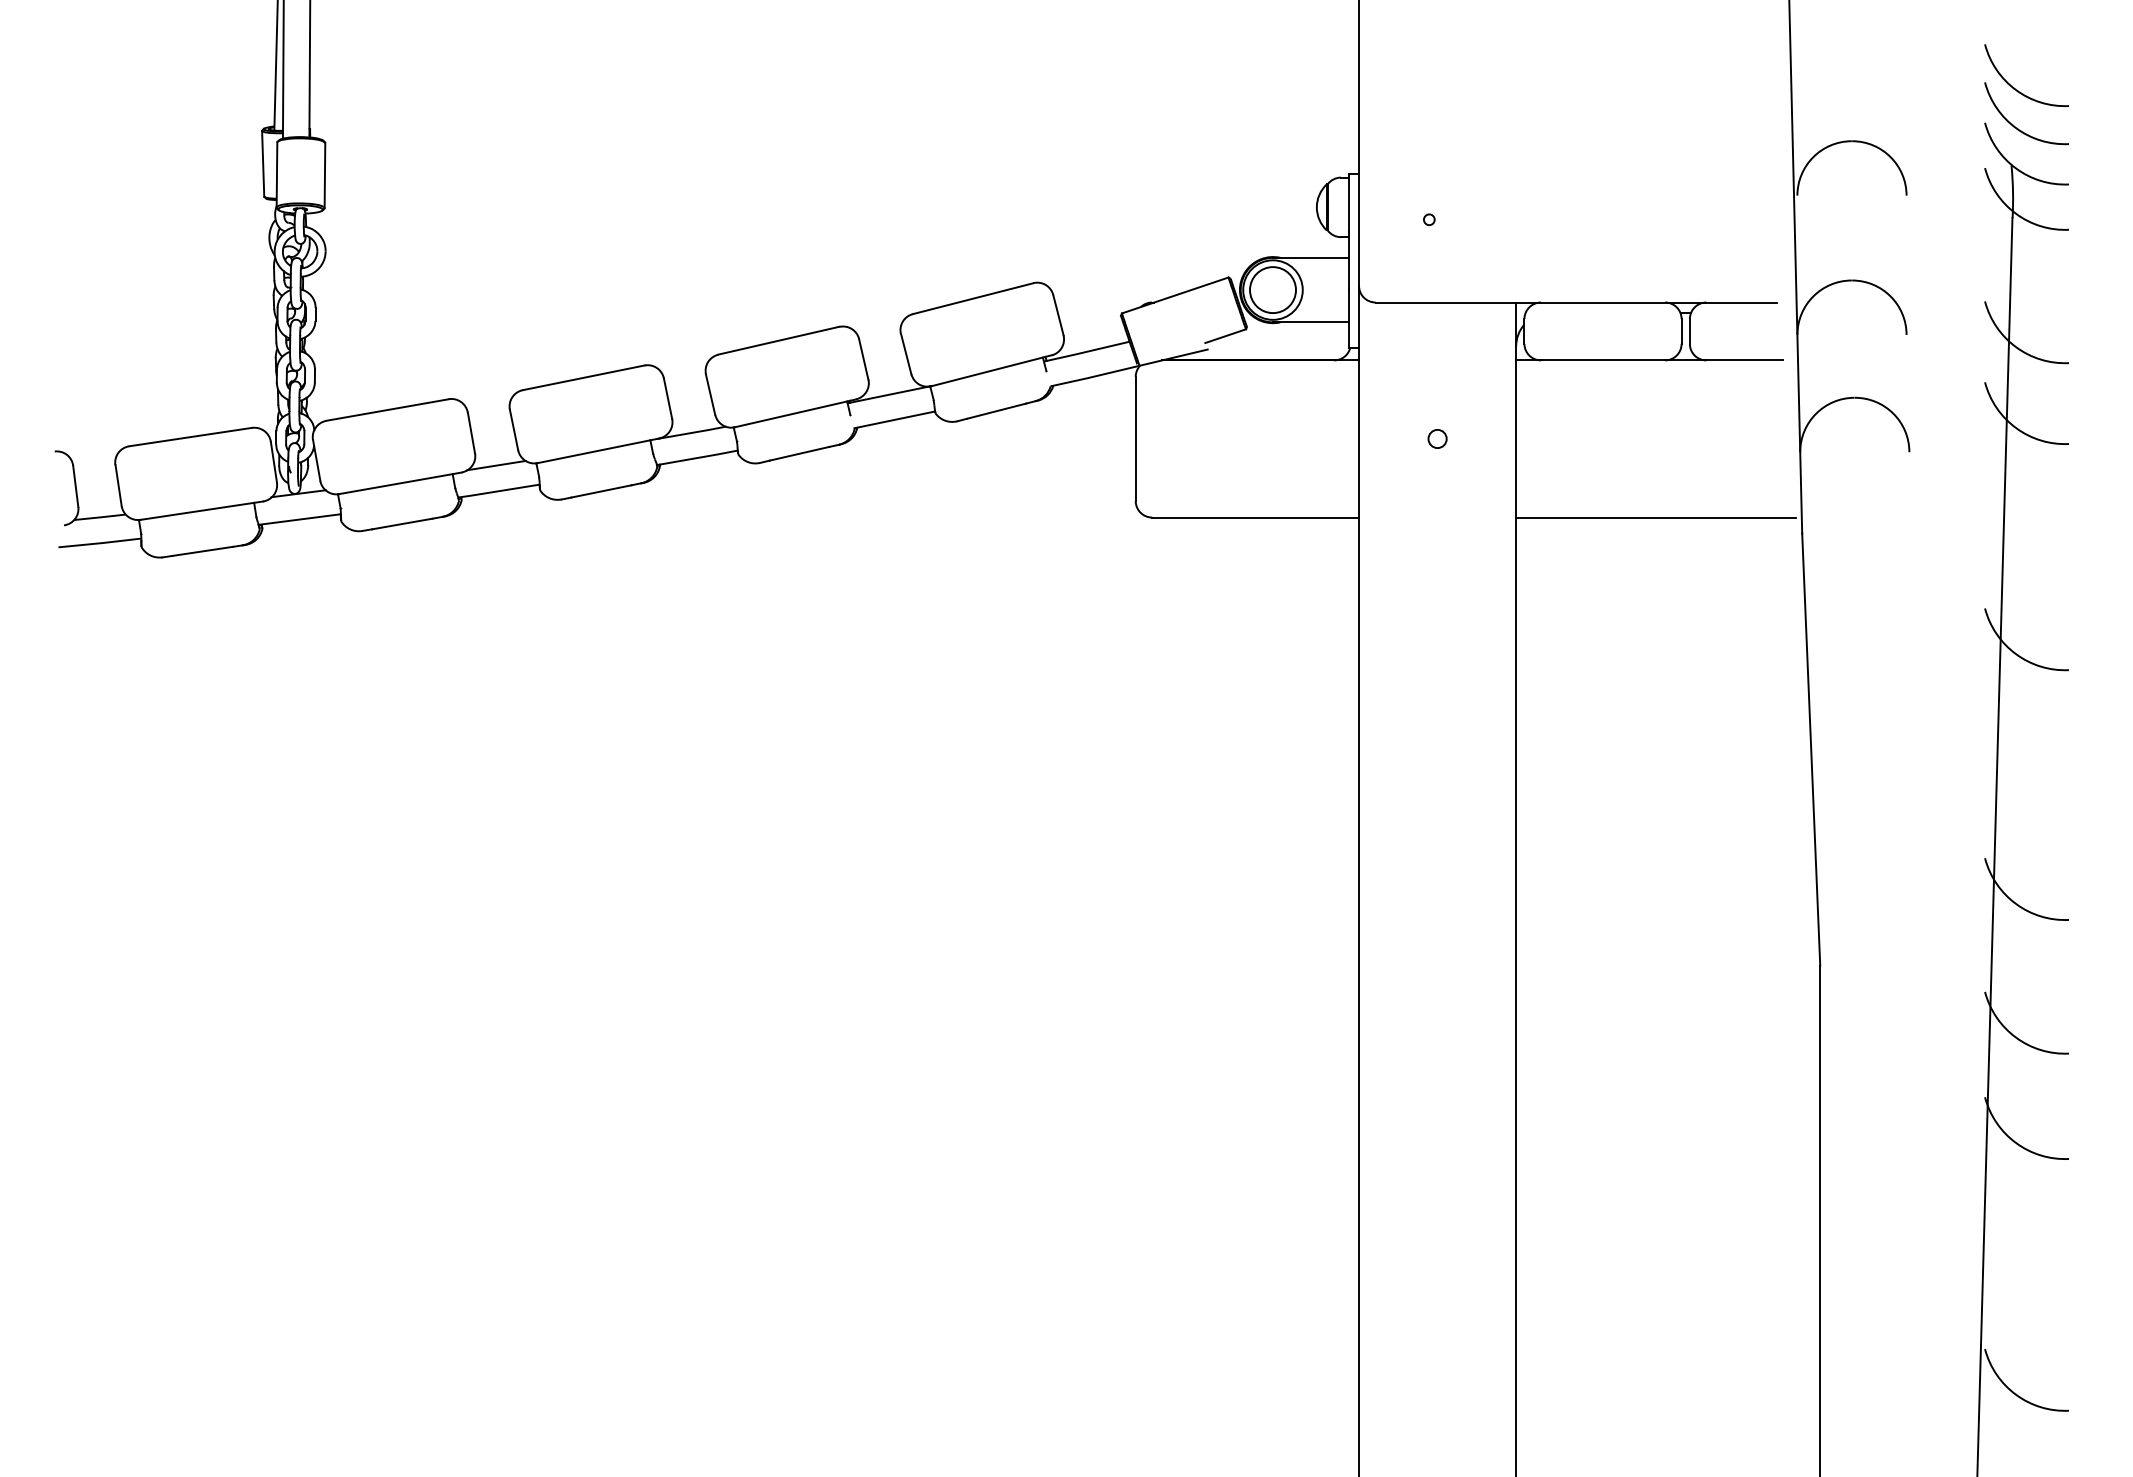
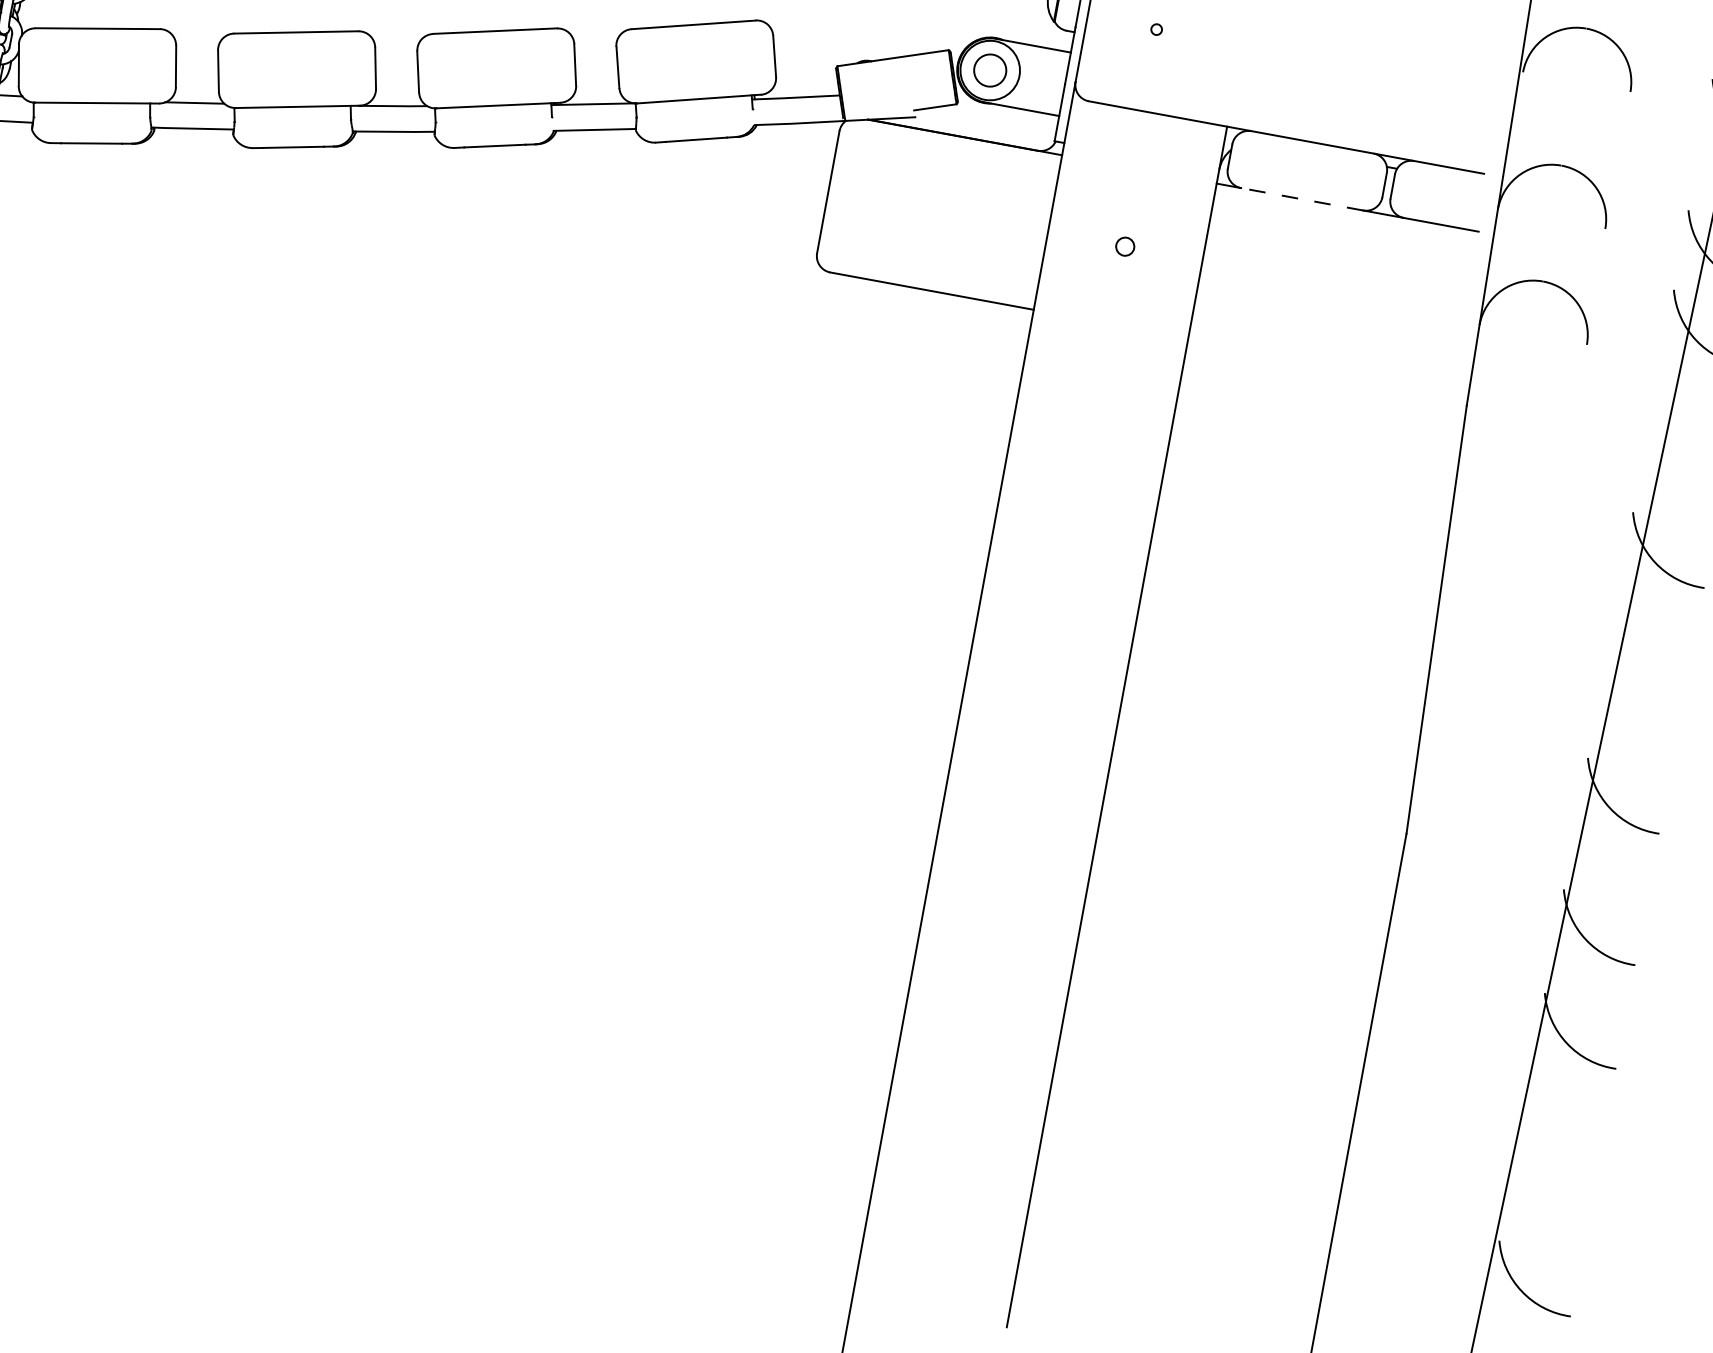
circle: (1273, 290) -> (990, 71), size x0.7
line: (1602, 360) -> (1301, 199), solid -> dashed
line: (1656, 517) -> (1326, 363), removed

